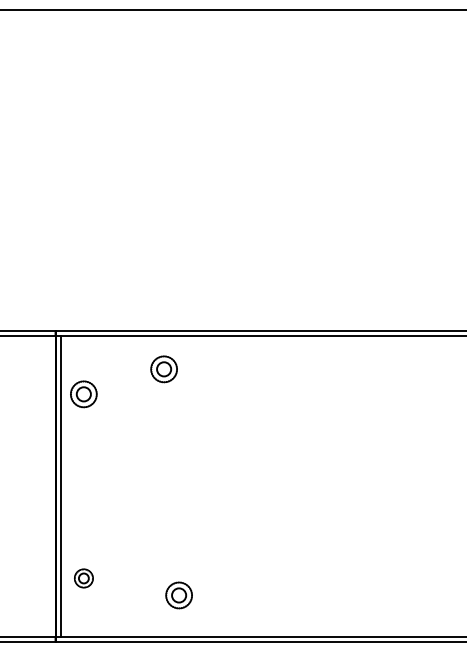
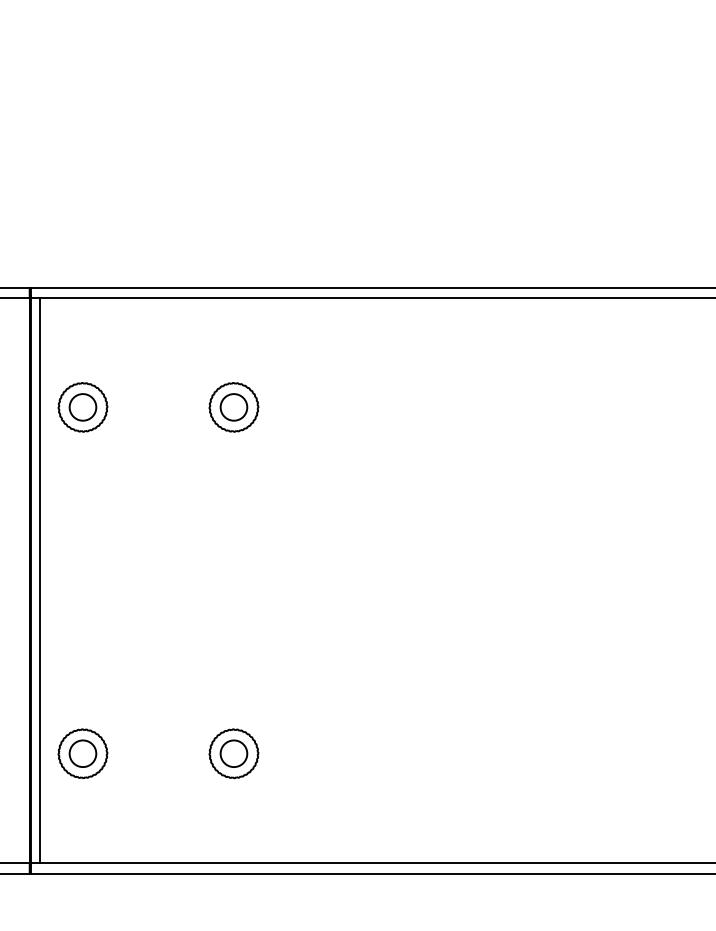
part: (163, 369) -> (232, 407), moved
part: (83, 578) -> (82, 753), size x1.43
part: (178, 595) -> (232, 753), moved

